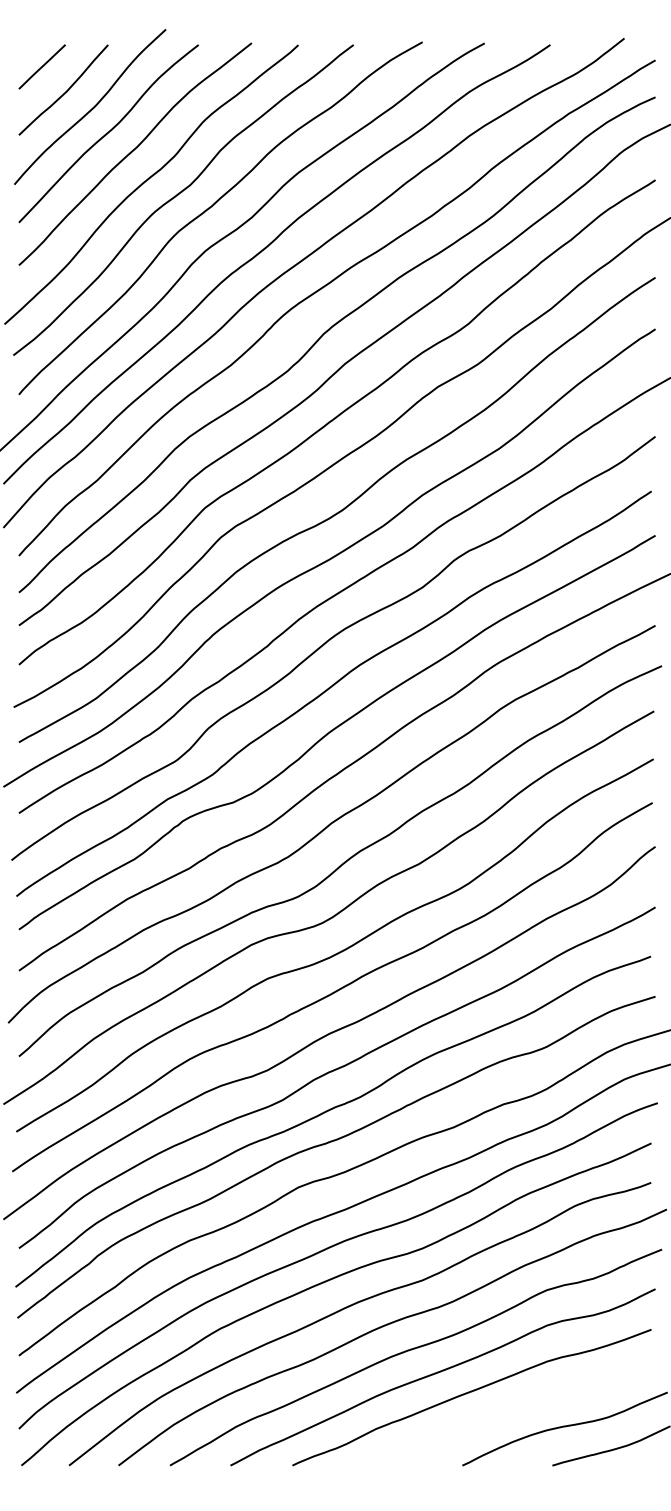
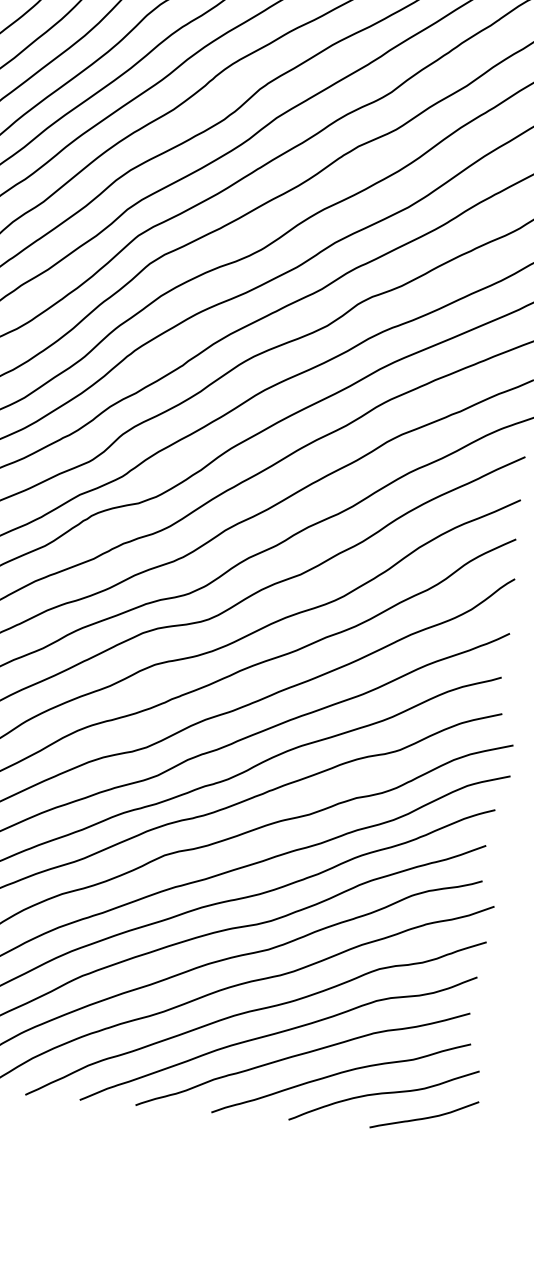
curve: (513, 1410) -> (339, 1074), added

